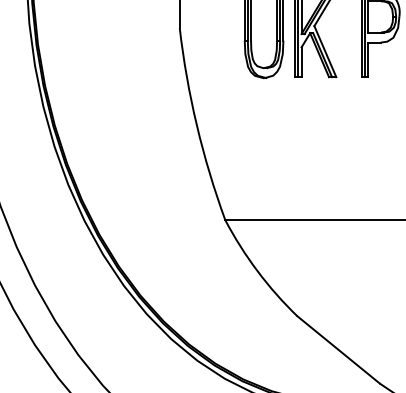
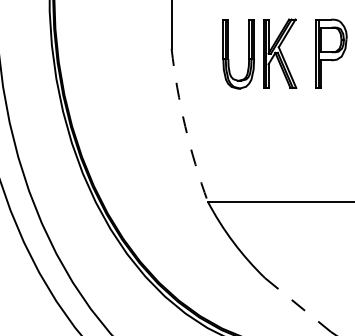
arc: (197, 125) -> (185, 126), solid -> dashed
line: (339, 350) -> (298, 305), solid -> dashed

